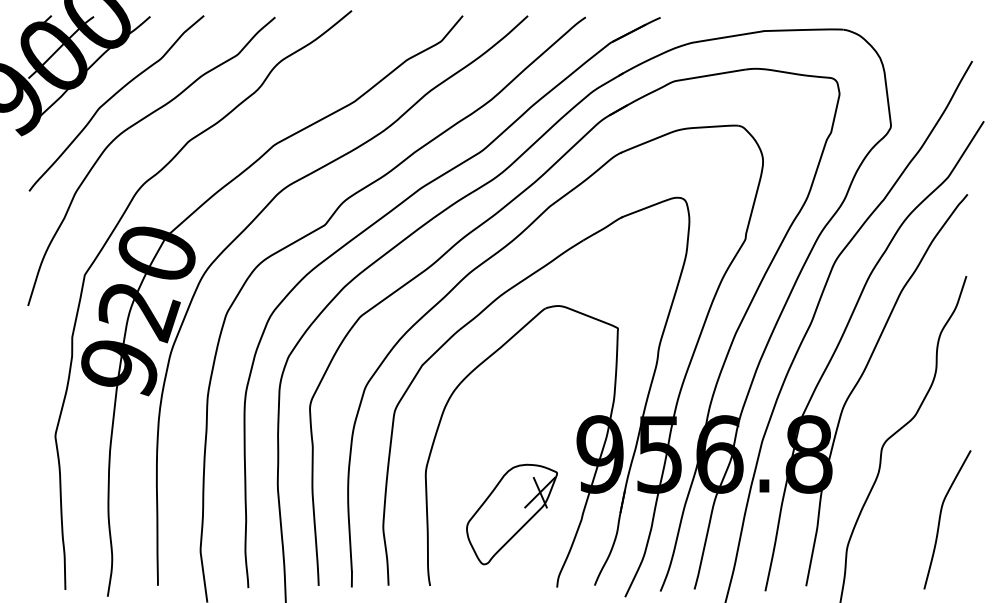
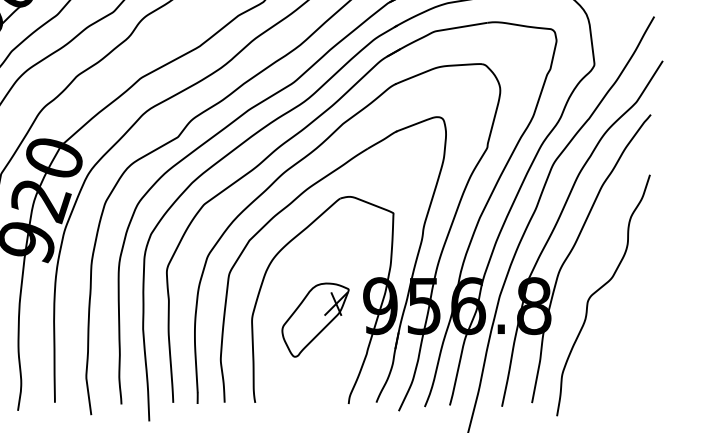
part: (511, 514) -> (315, 320), moved
curve: (940, 519) -> (630, 353), removed

